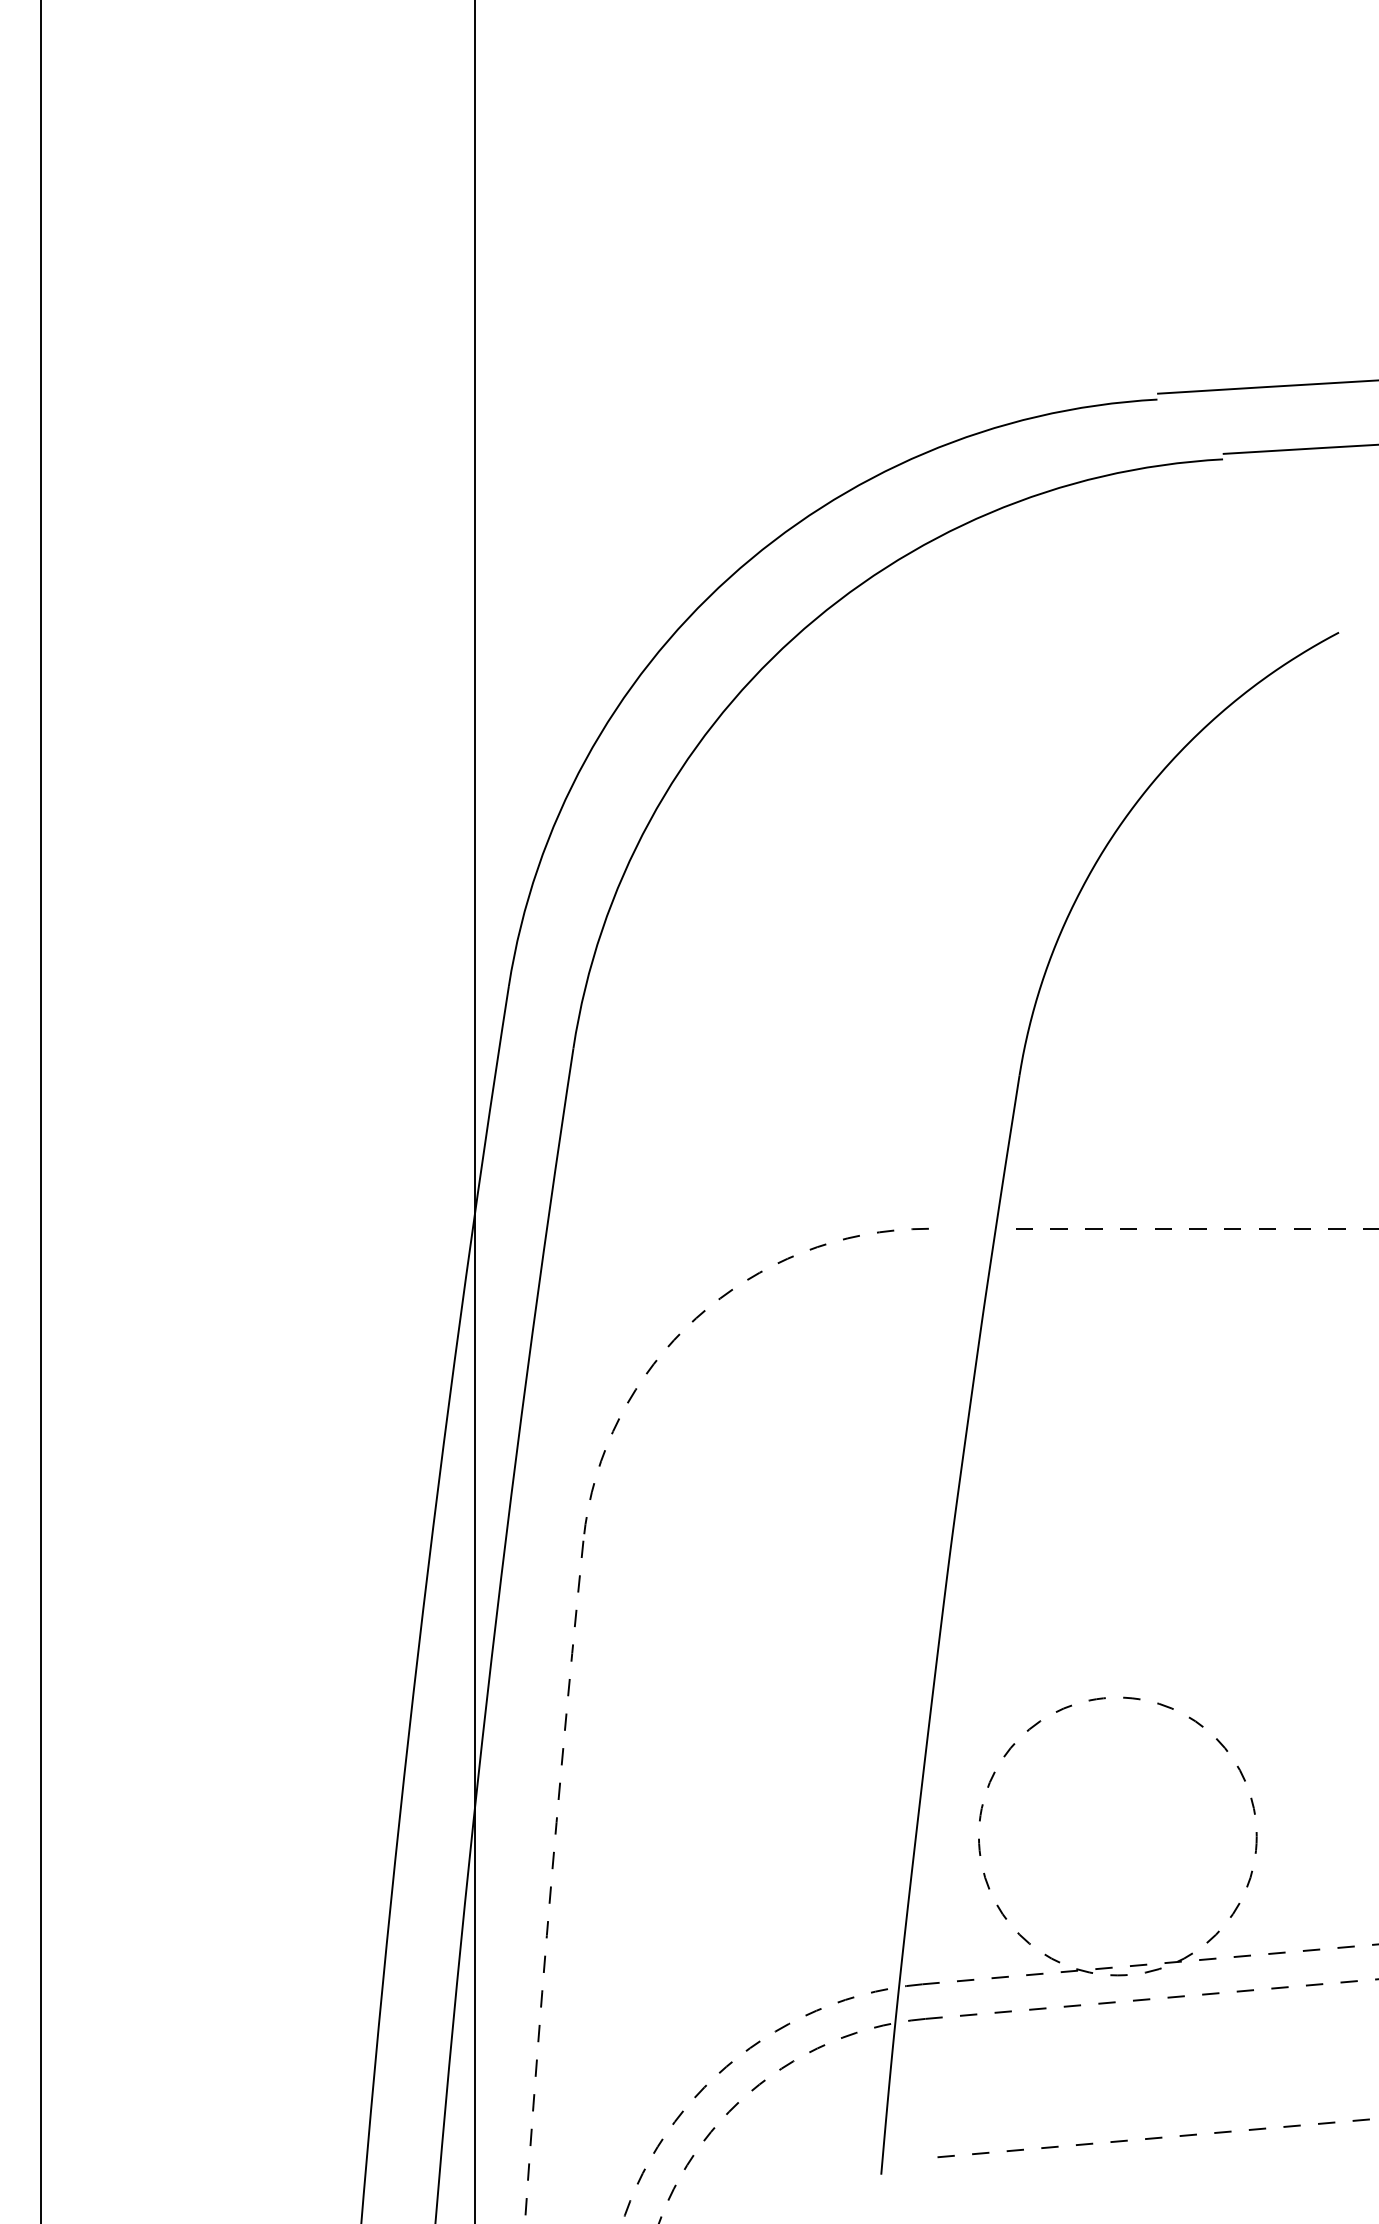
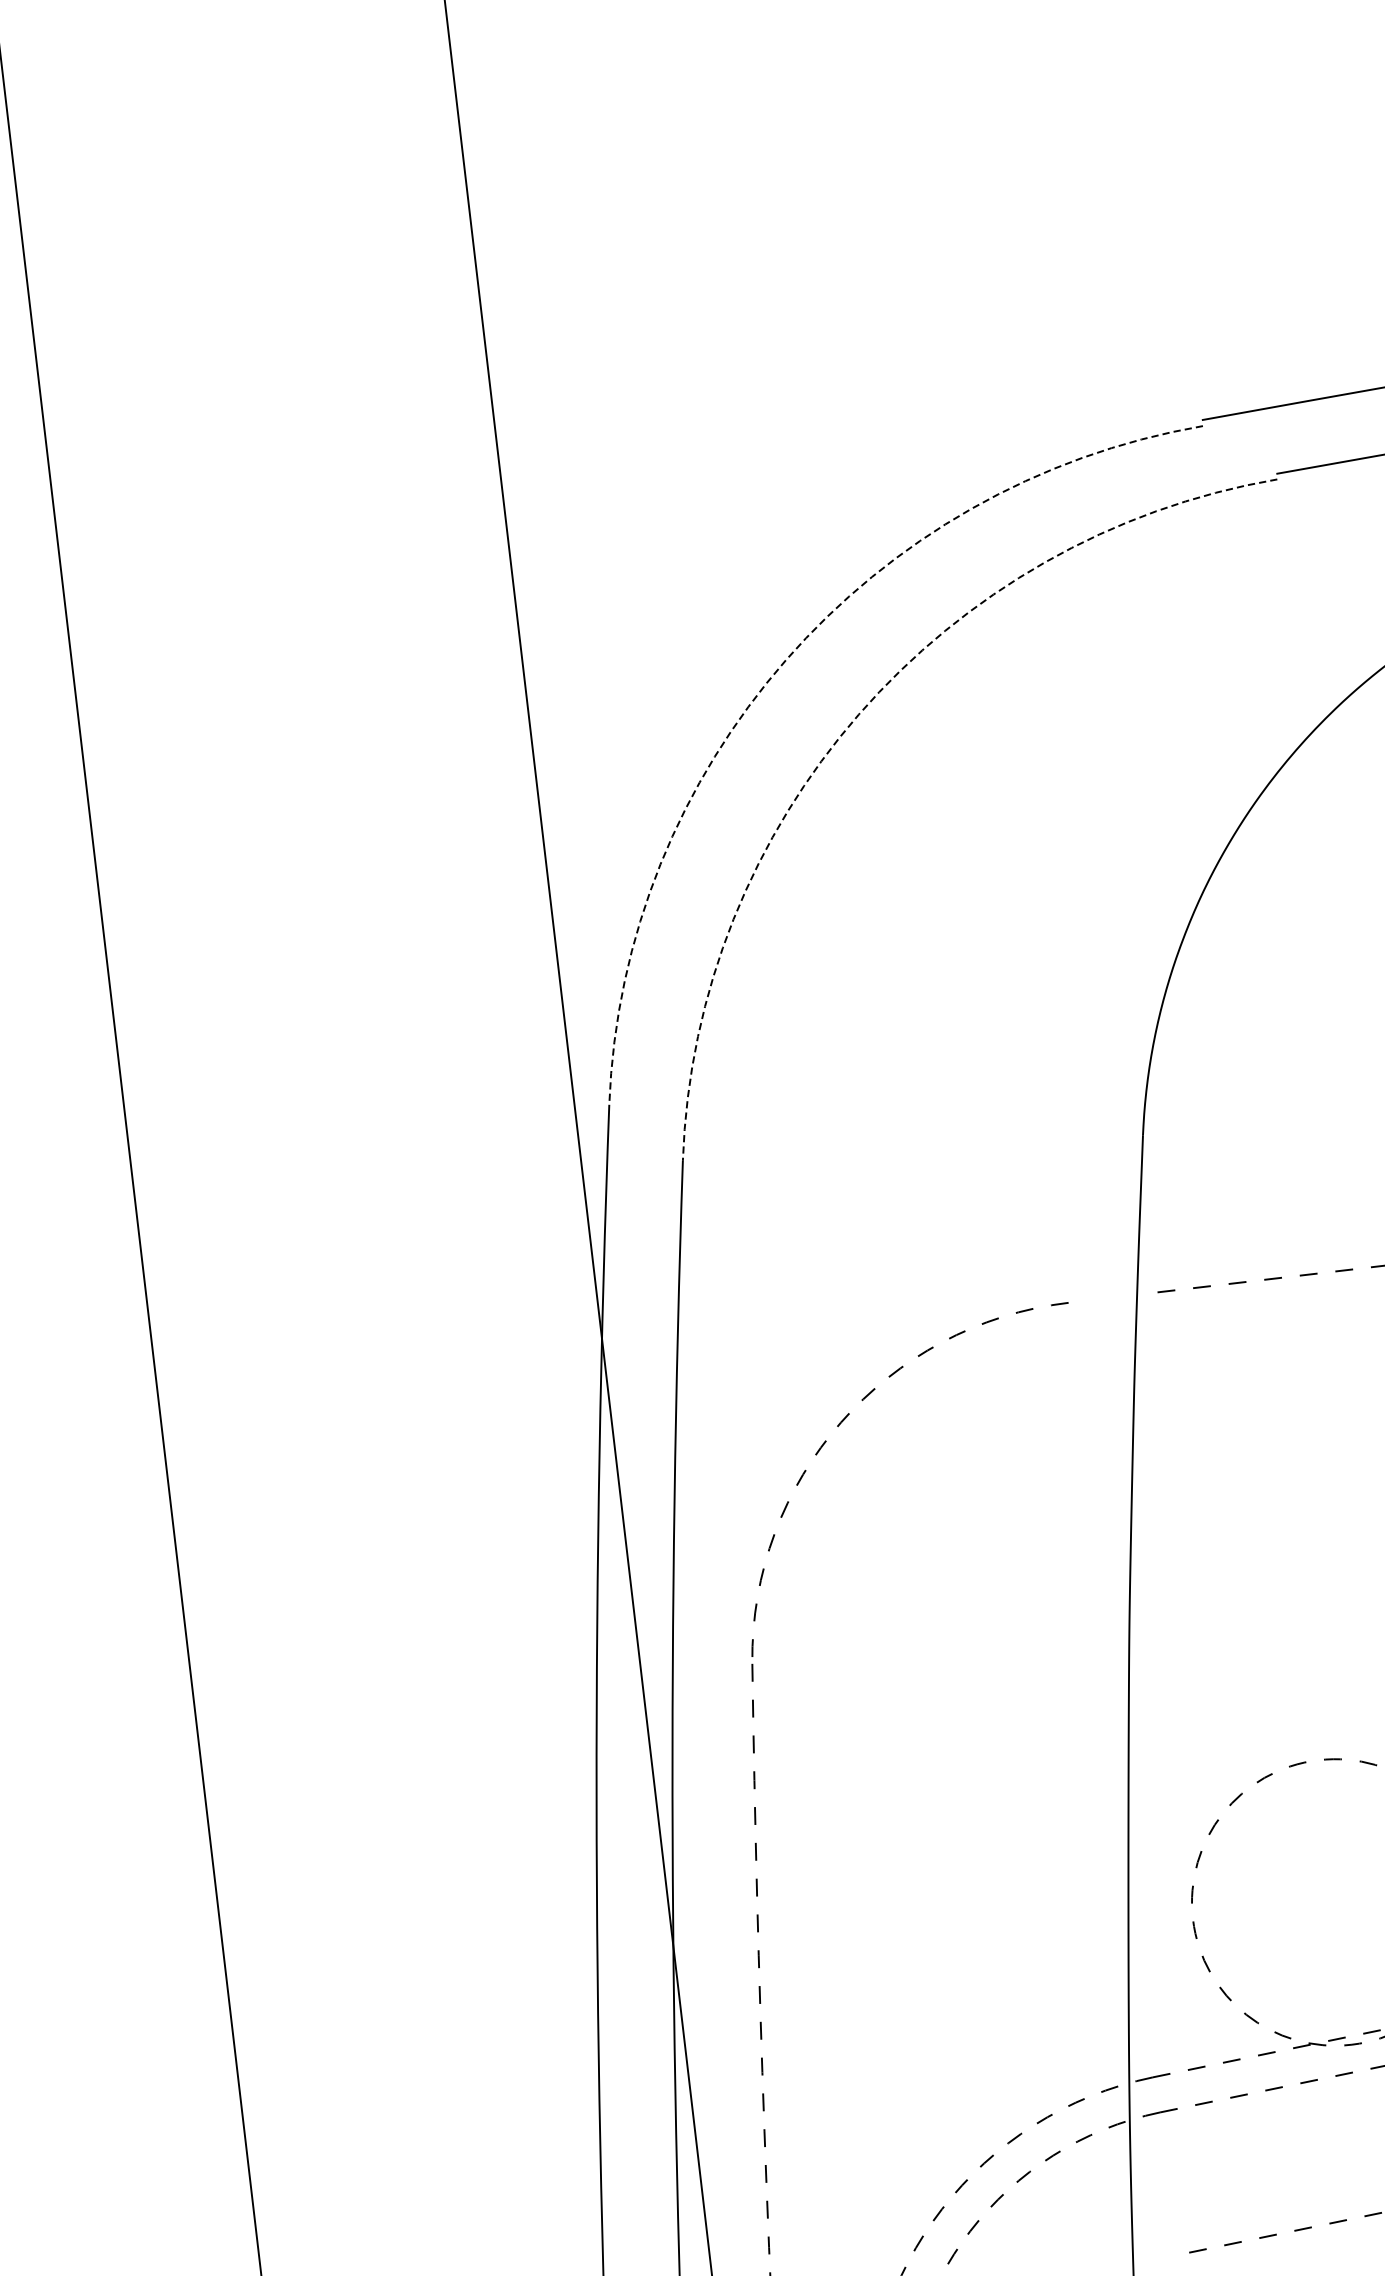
arc: (729, 577) -> (786, 659), solid -> dashed
arc: (793, 638) -> (858, 714), solid -> dashed

